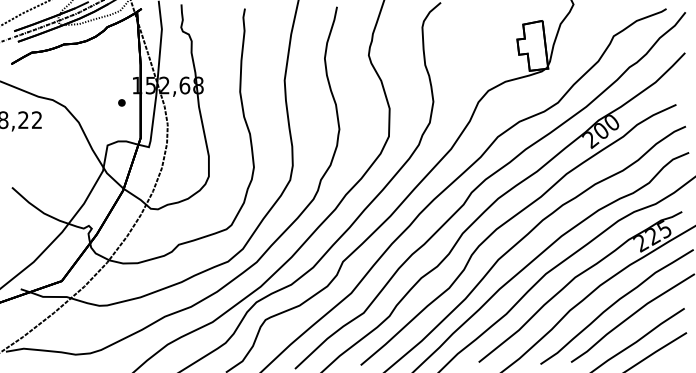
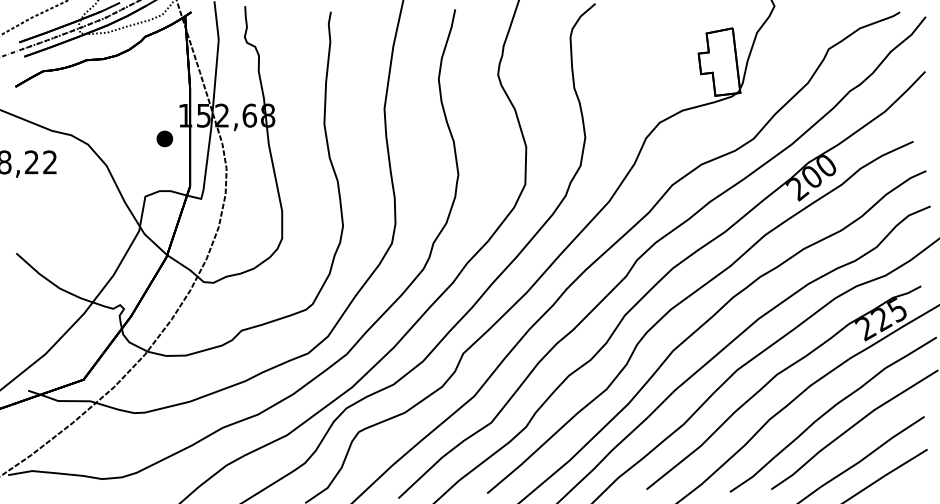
part: (121, 103) -> (164, 139), size x1.6

